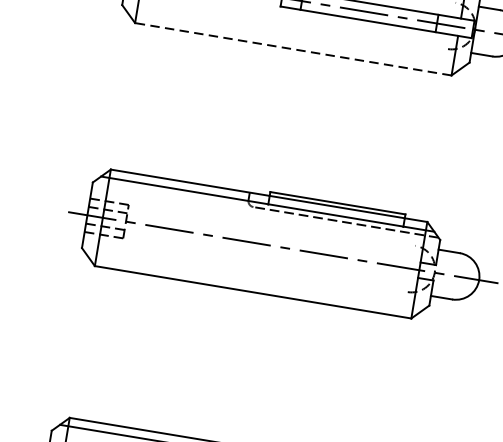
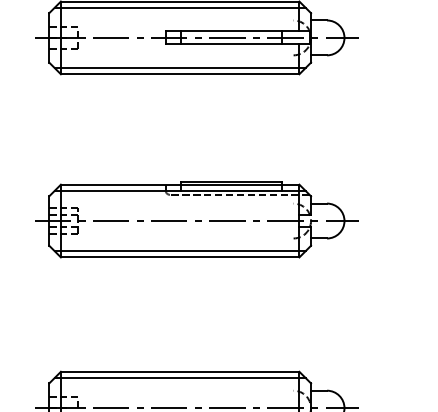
line: (293, 40) -> (179, 67), added
line: (292, 49) -> (179, 74), dashed -> solid
line: (253, 284) -> (179, 251), added

